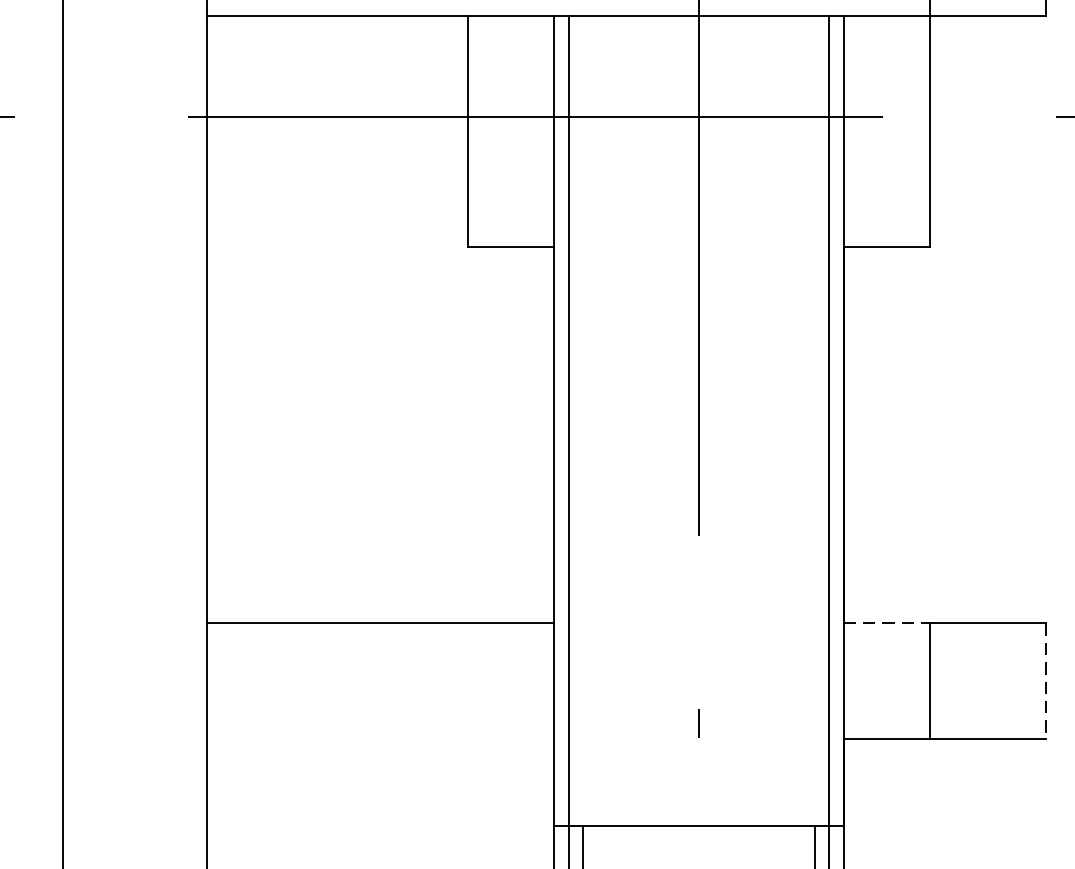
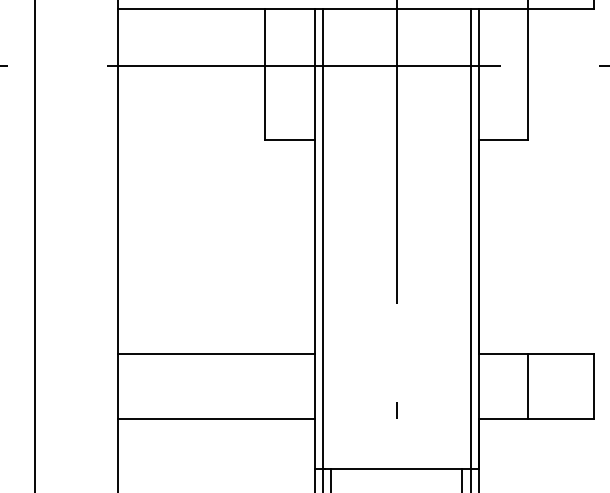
line: (887, 623) -> (503, 353), dashed -> solid
line: (1045, 681) -> (593, 386), dashed -> solid
line: (379, 739) -> (215, 419), added

